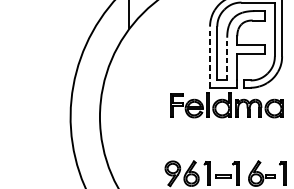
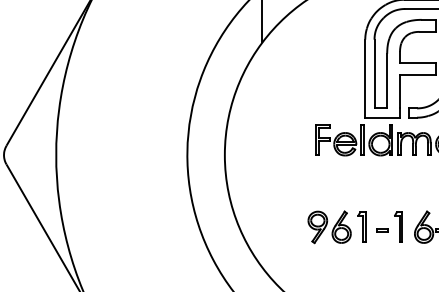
line: (210, 57) -> (365, 78), dashed -> solid
line: (227, 58) -> (387, 80), dashed -> solid
part: (223, 176) -> (382, 230), size x0.62

